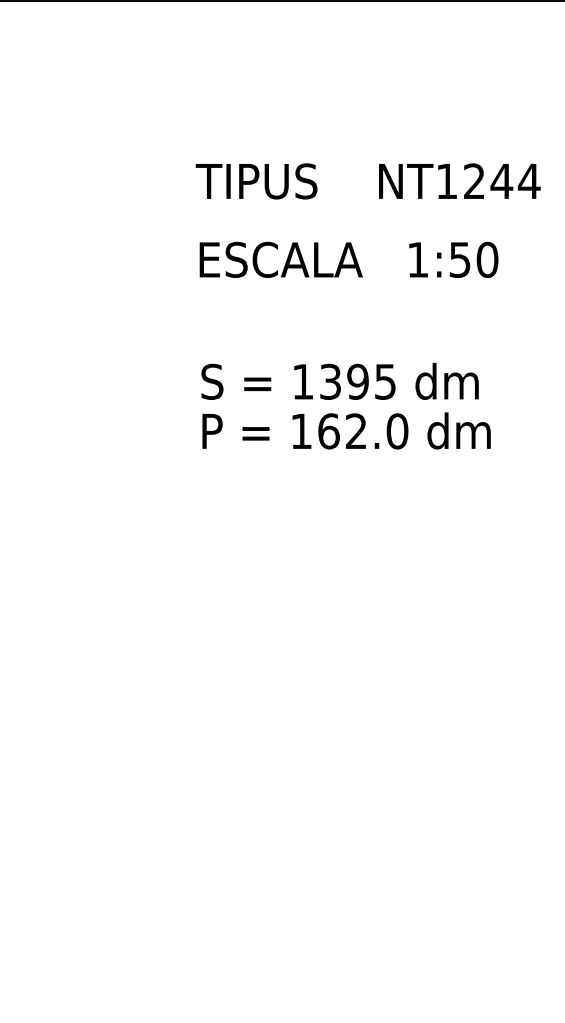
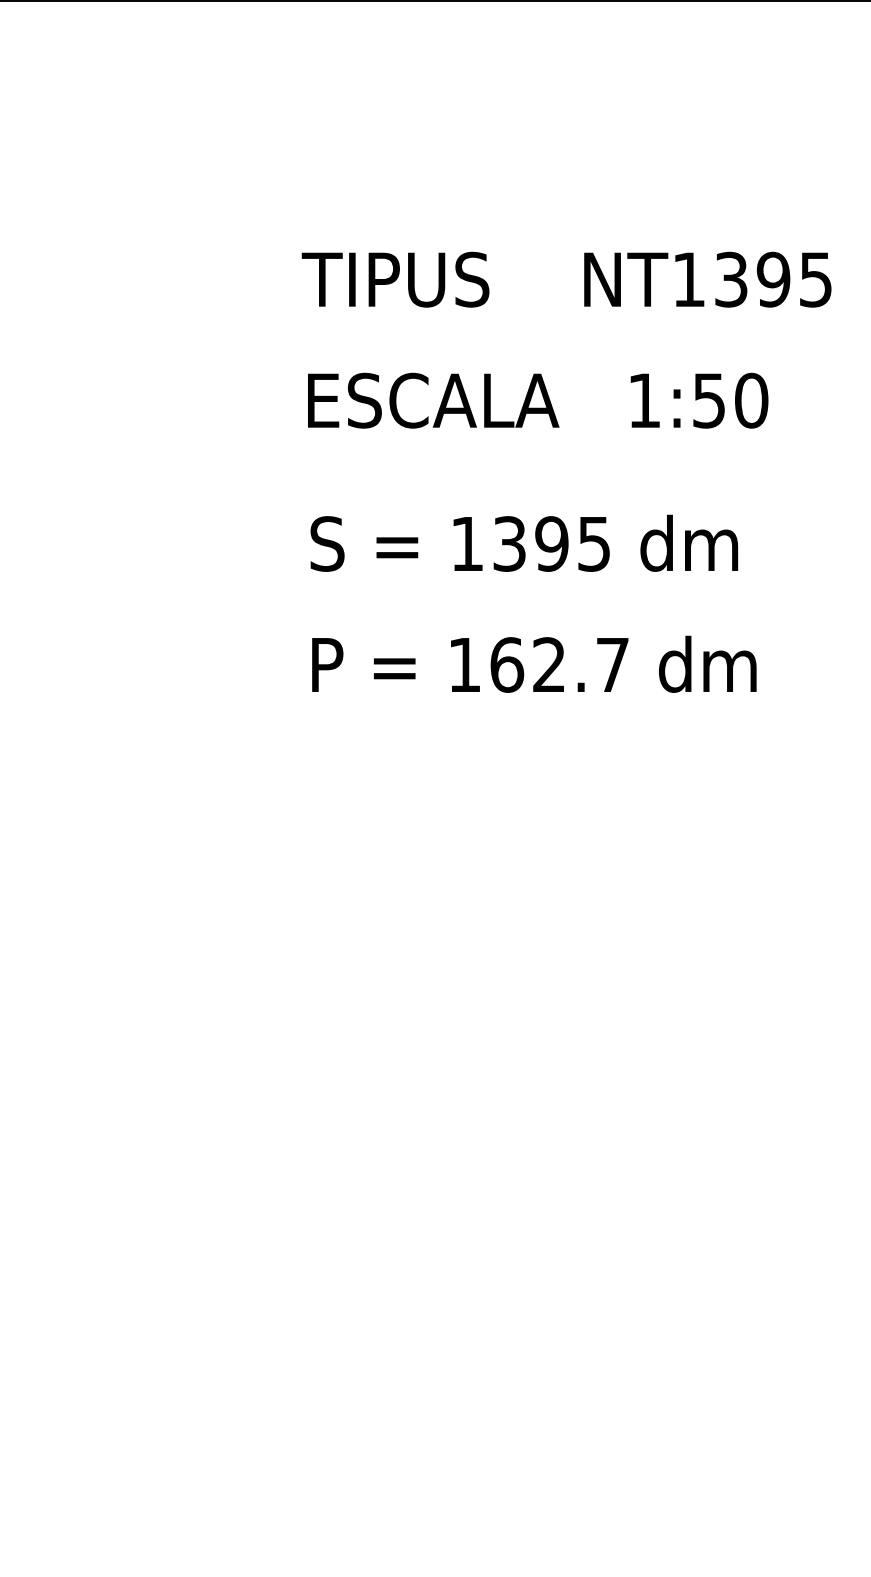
text: (502, 181) -> (774, 279), NT1244 -> NT1395
text: (339, 381) -> (523, 543), moved
text: (397, 431) -> (612, 665), 162.0 -> 162.7

